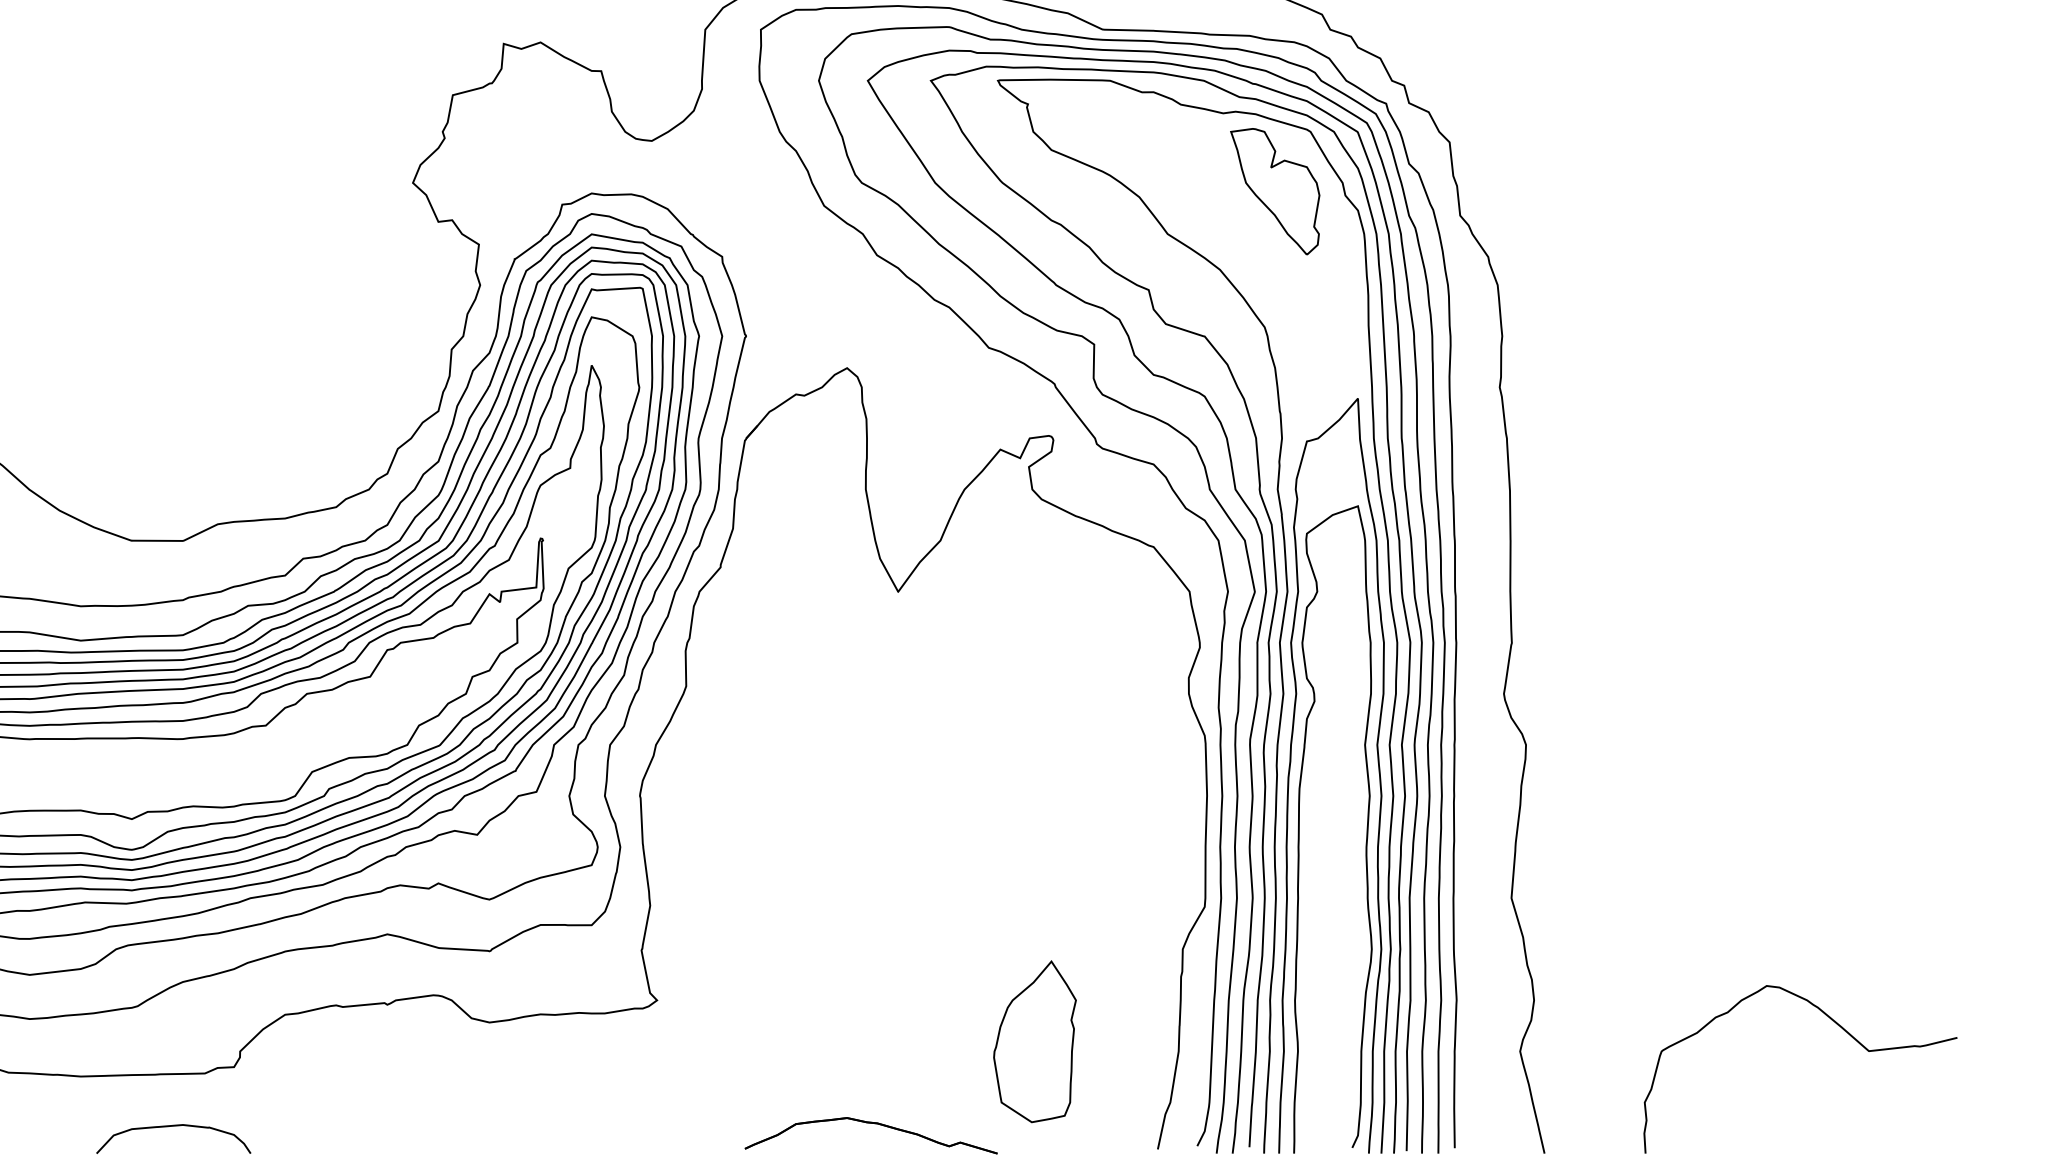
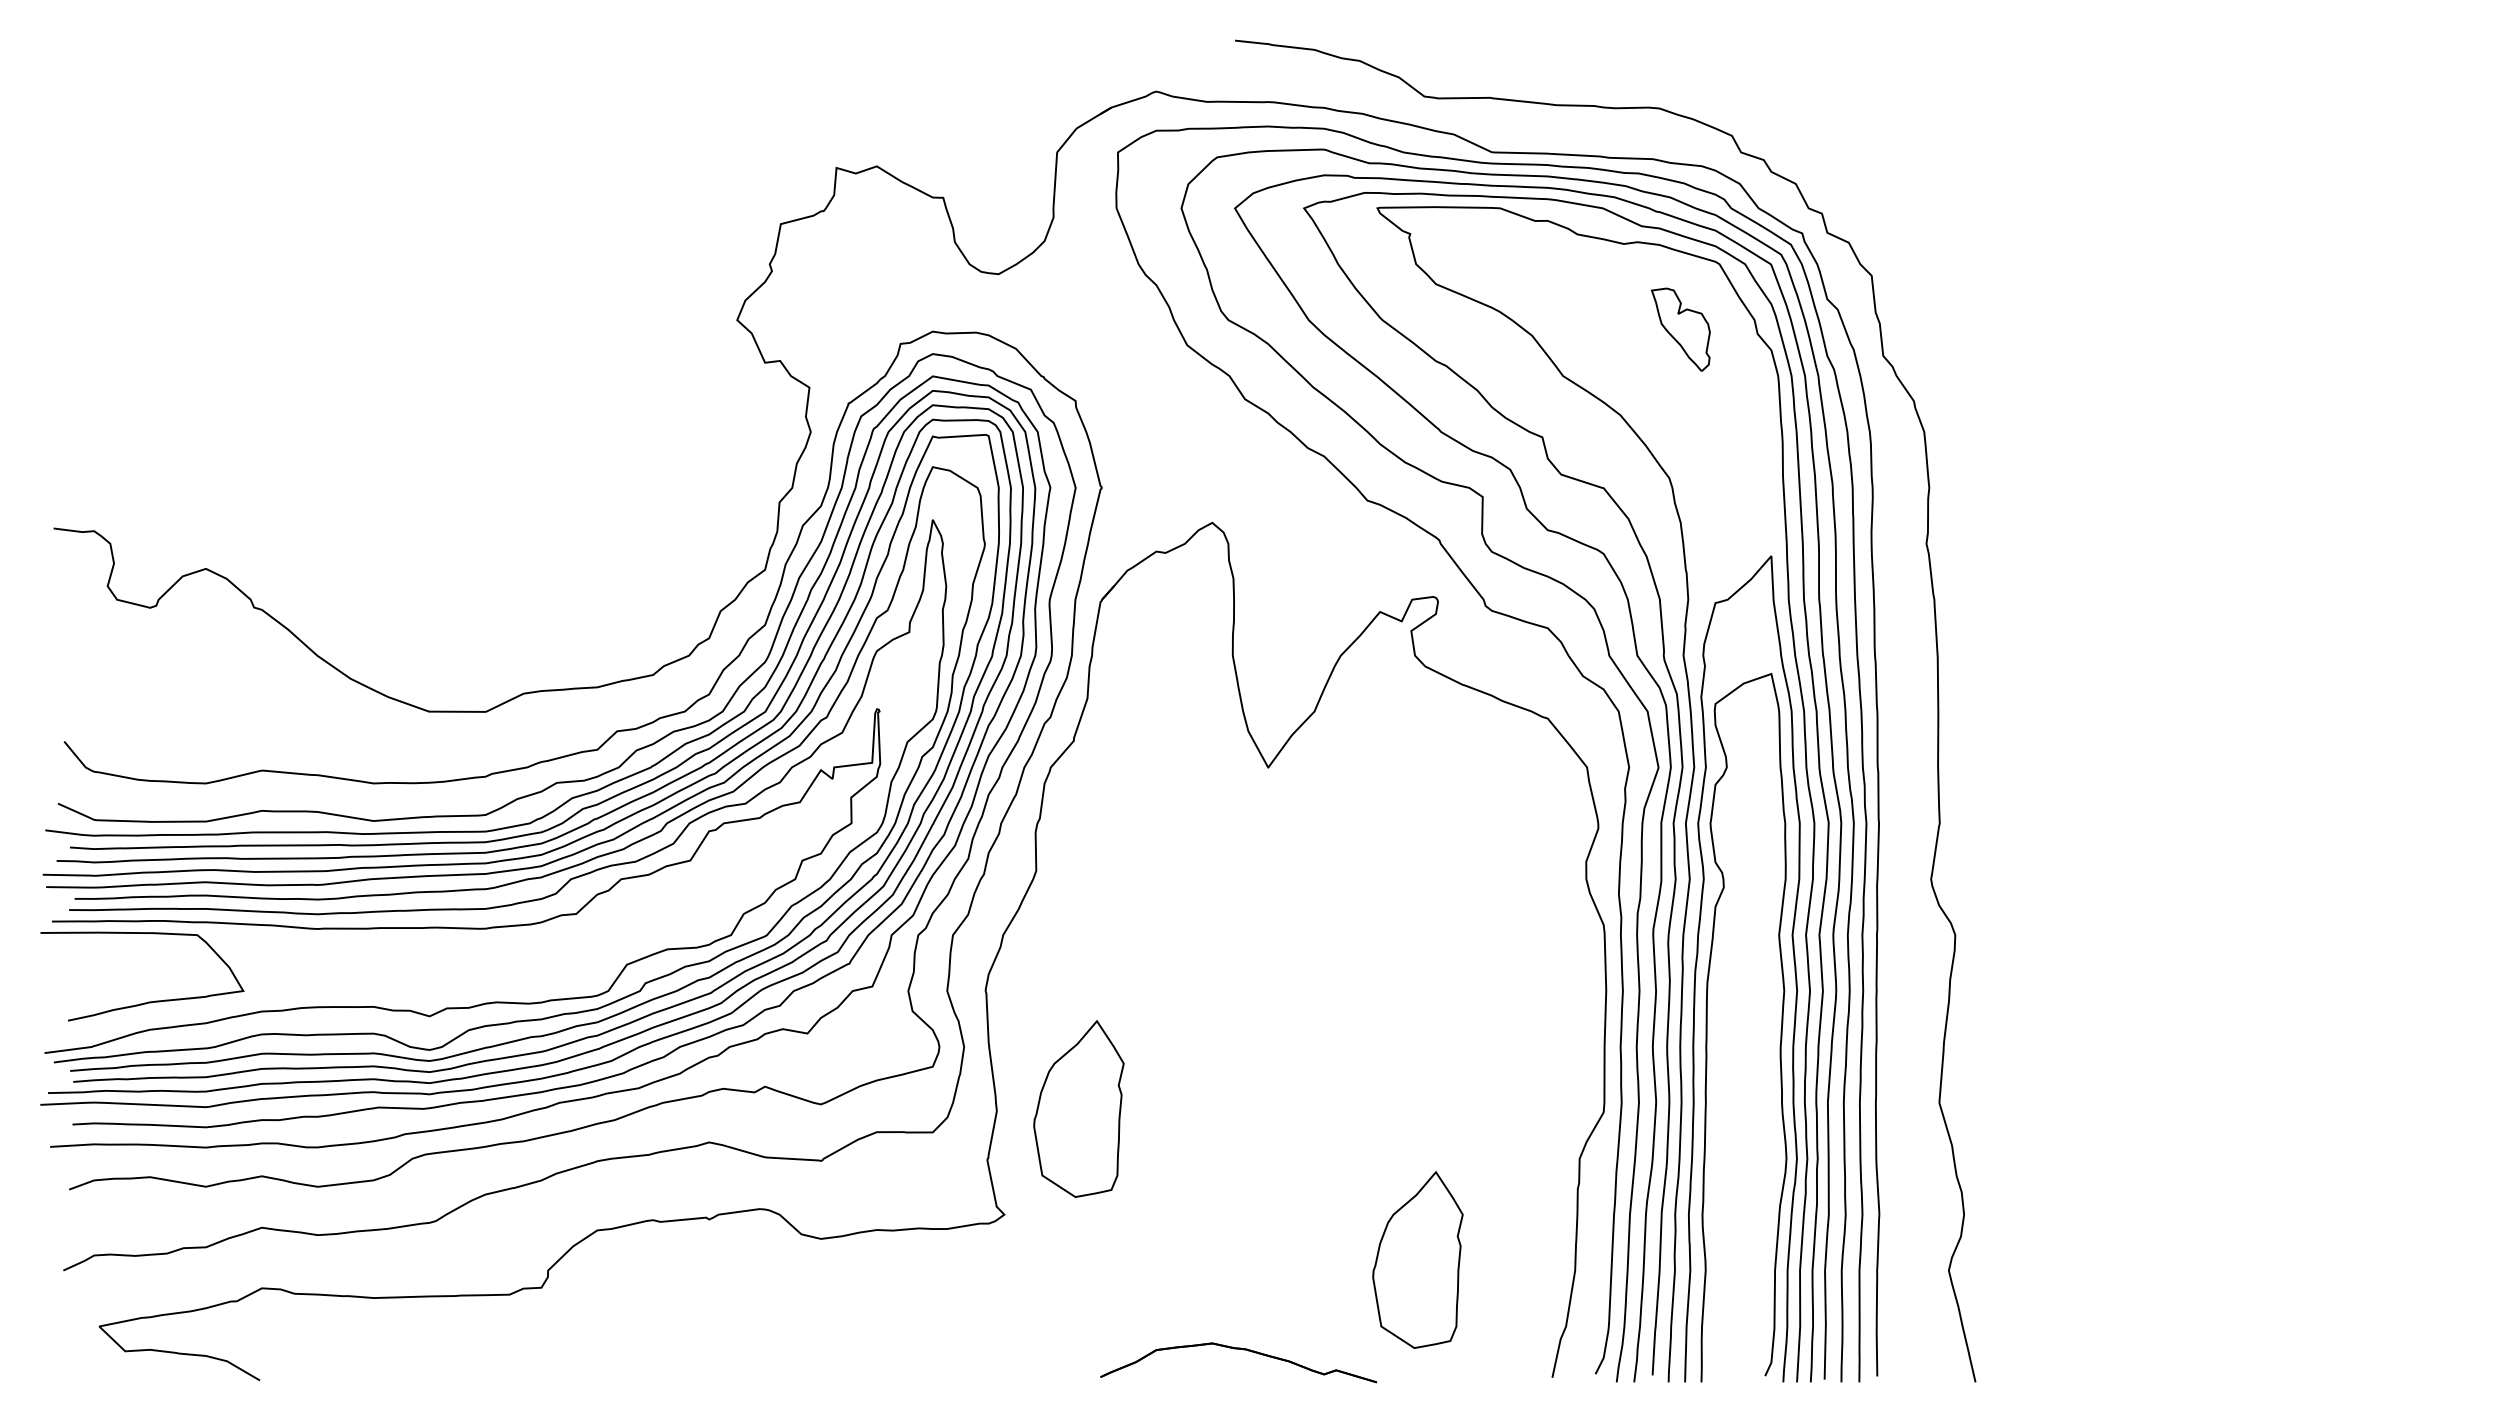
part: (1274, 191) -> (1680, 329), size x0.6
part: (724, 903) -> (1078, 1108), added
curve: (1836, 1024) -> (2295, 1241), removed
curve: (170, 1127) -> (471, 1353), removed

